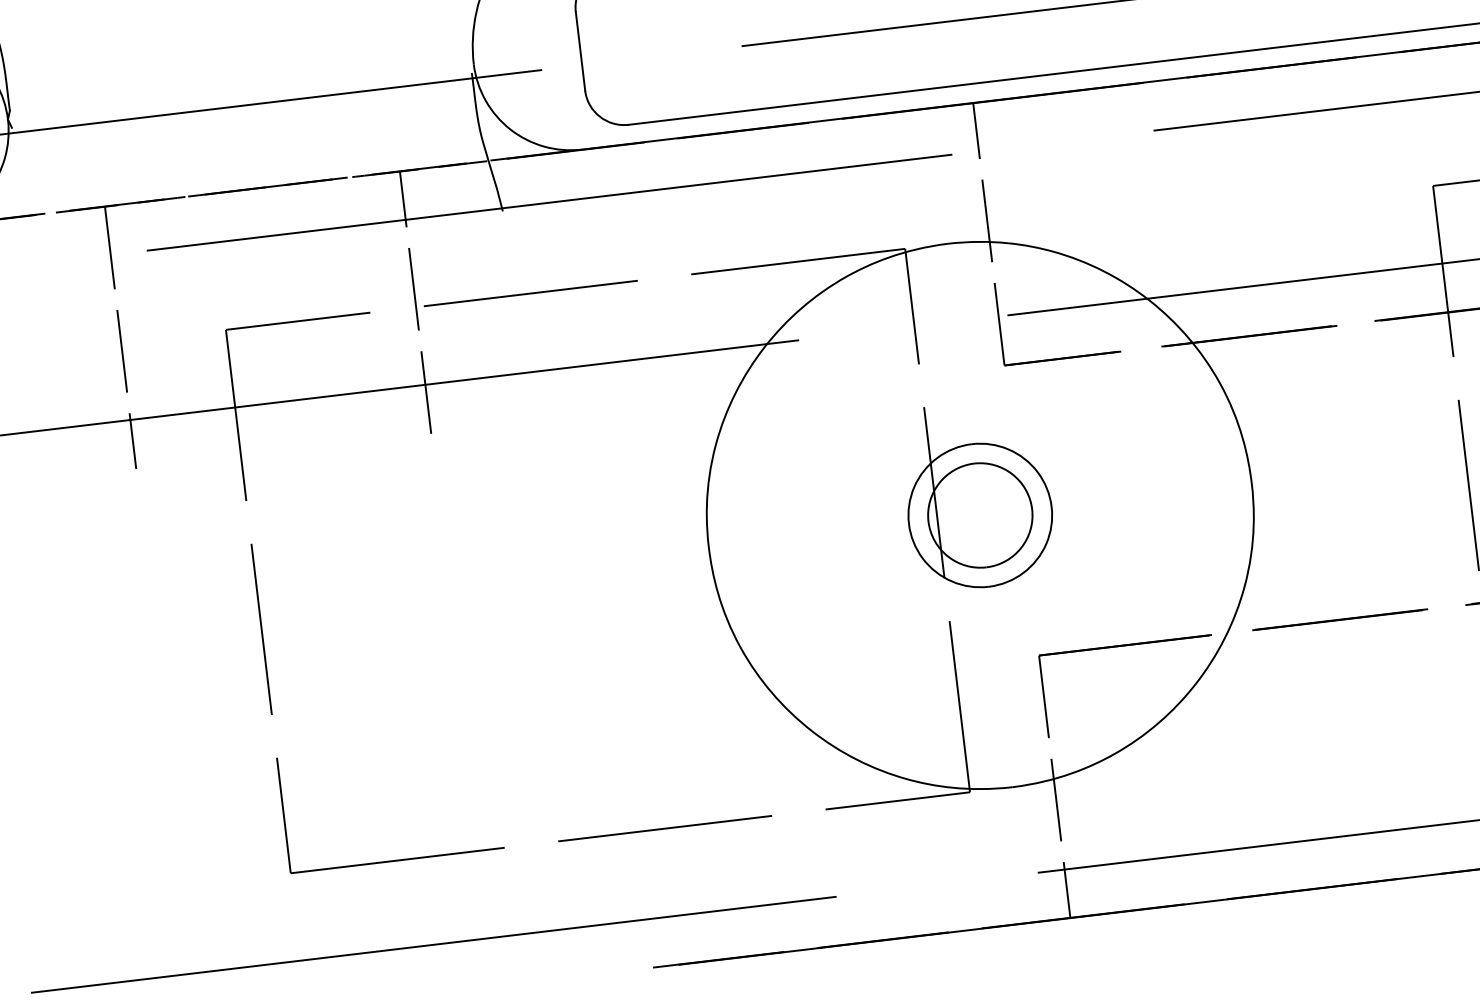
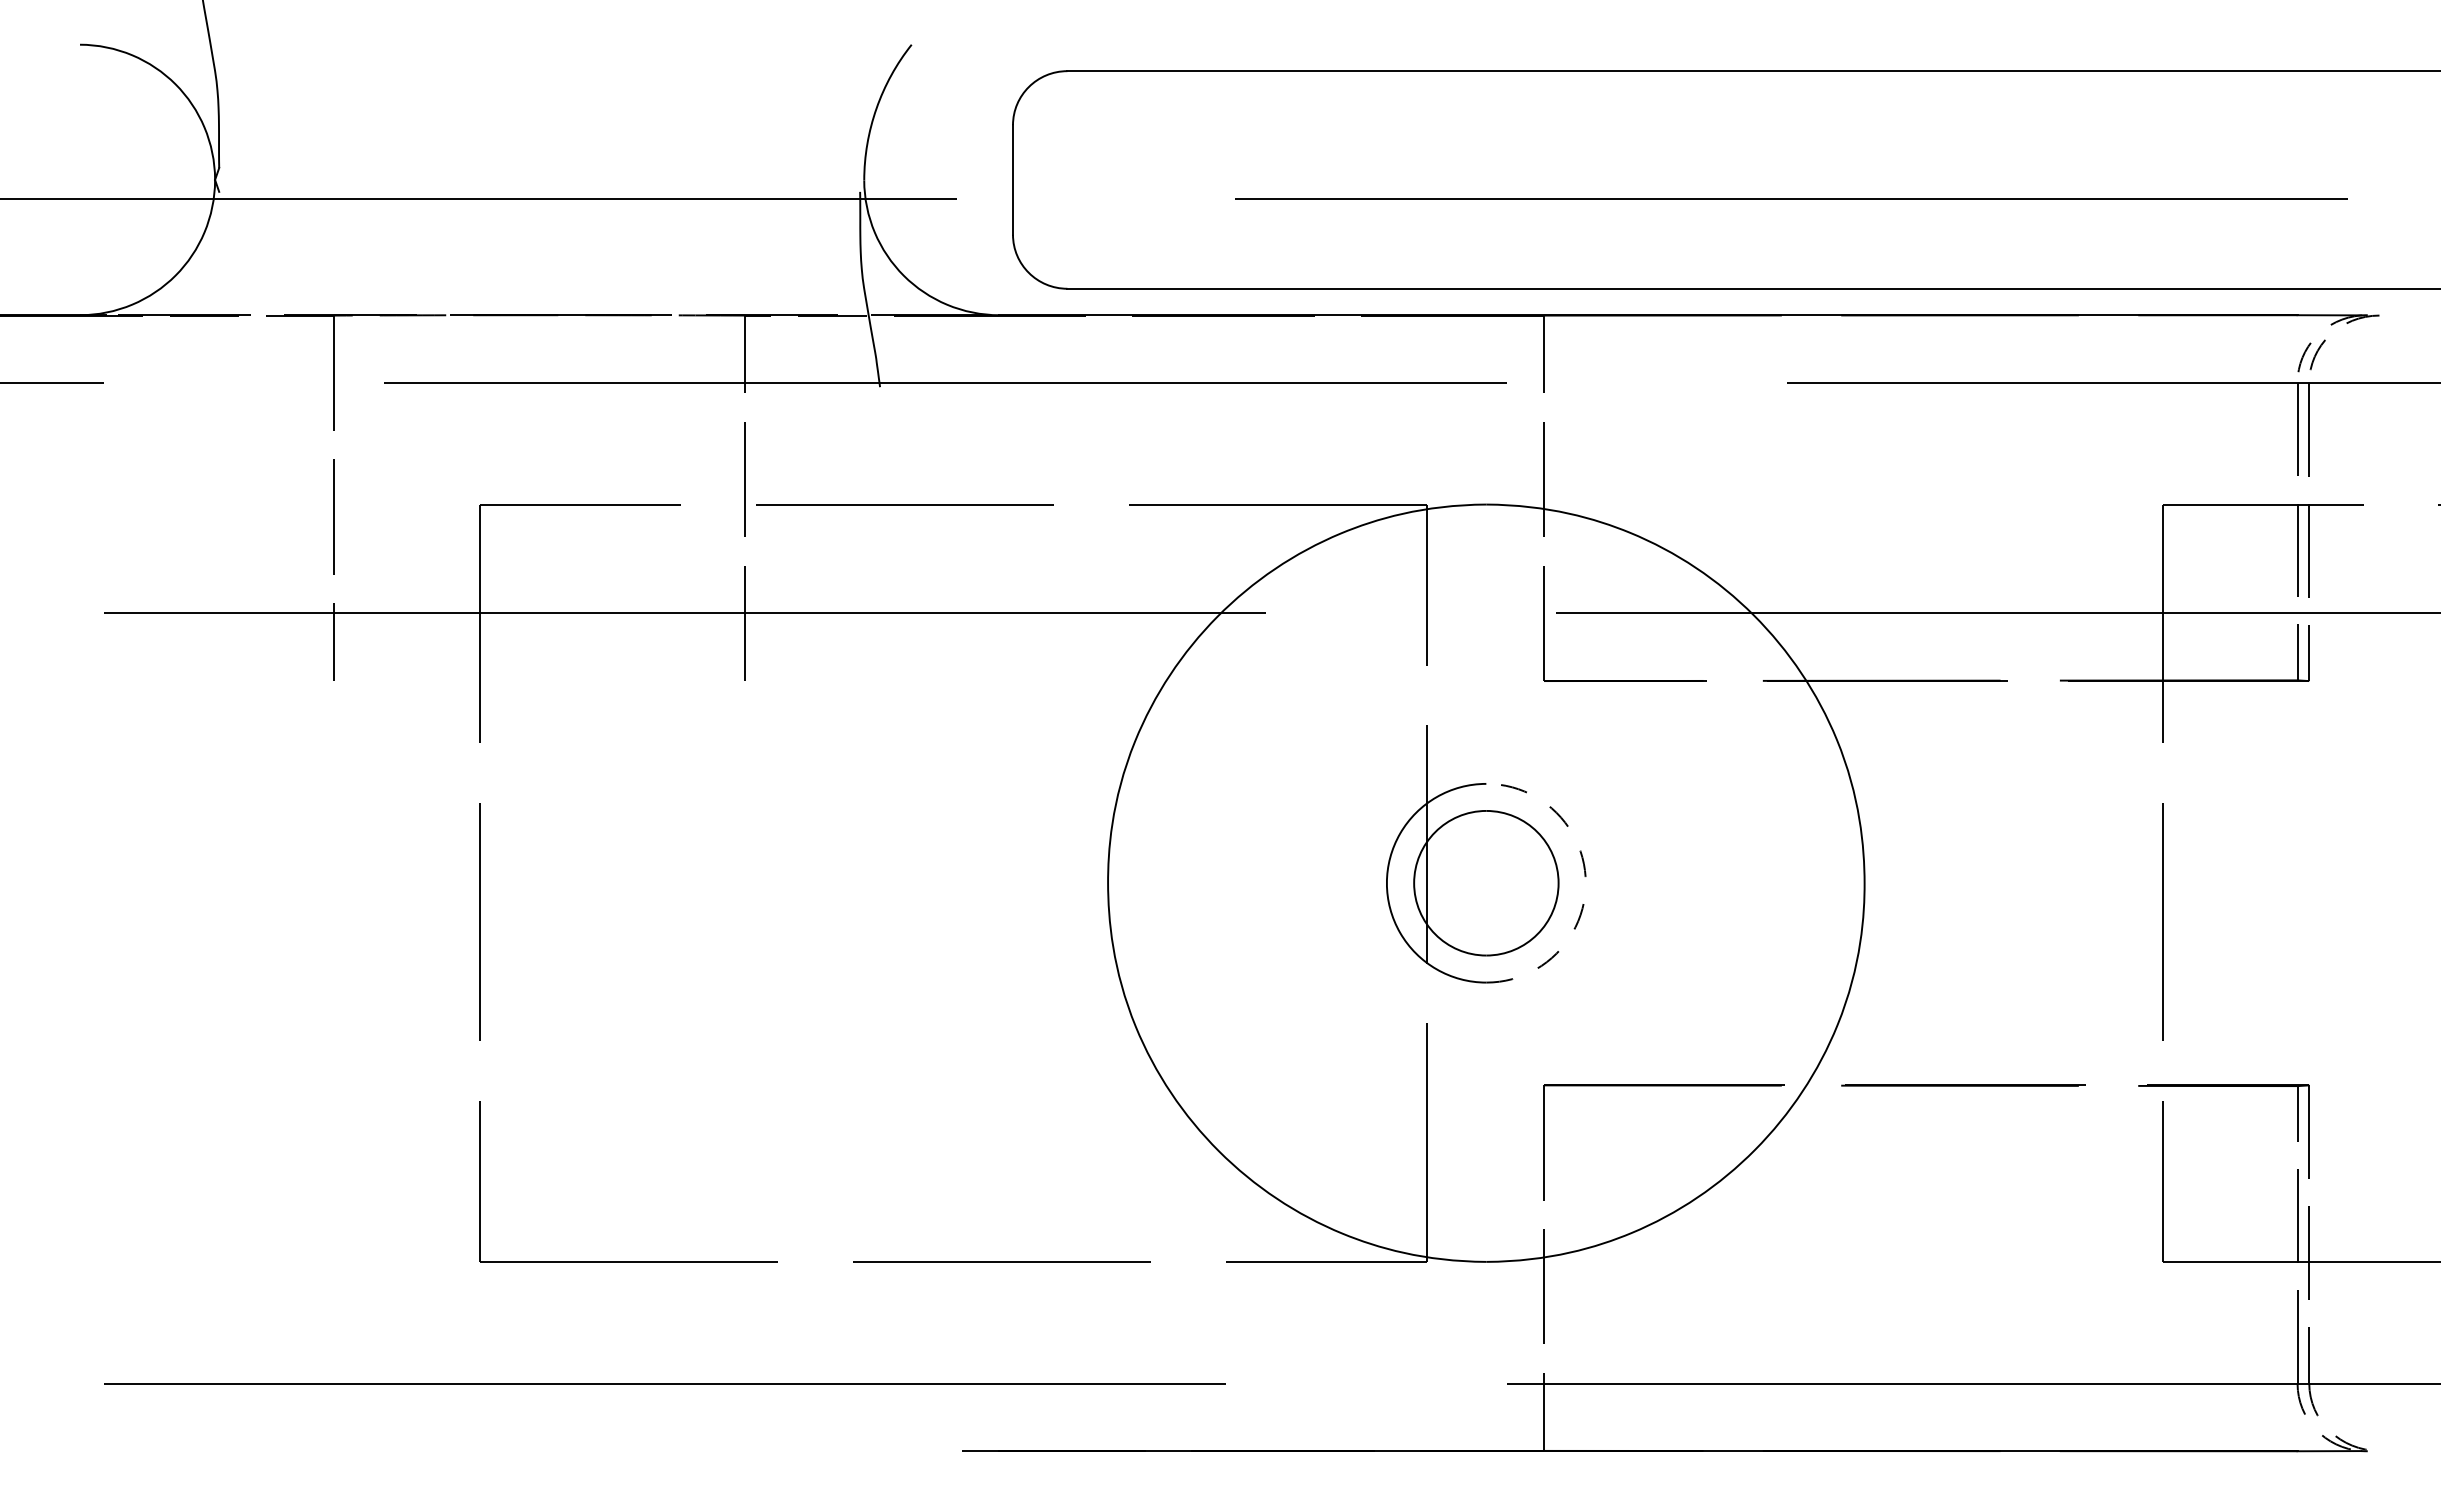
arc: (1051, 507) -> (1585, 883), solid -> dashed

